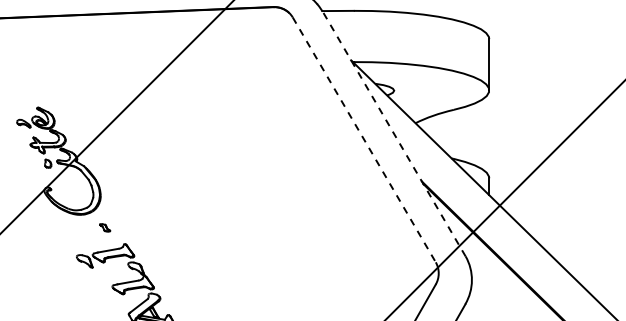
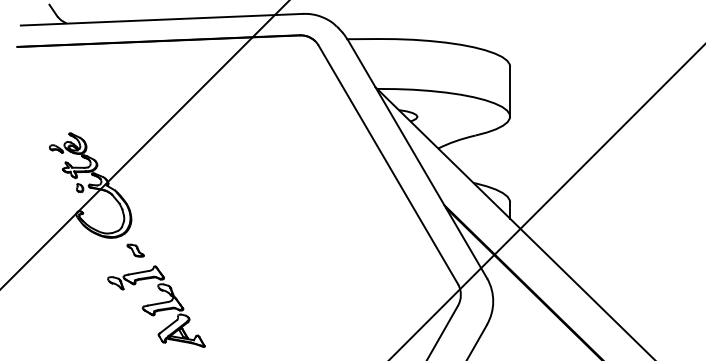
line: (394, 133) -> (417, 158), dashed -> solid
line: (364, 140) -> (388, 165), dashed -> solid
part: (104, 227) -> (135, 250), size x1.67

